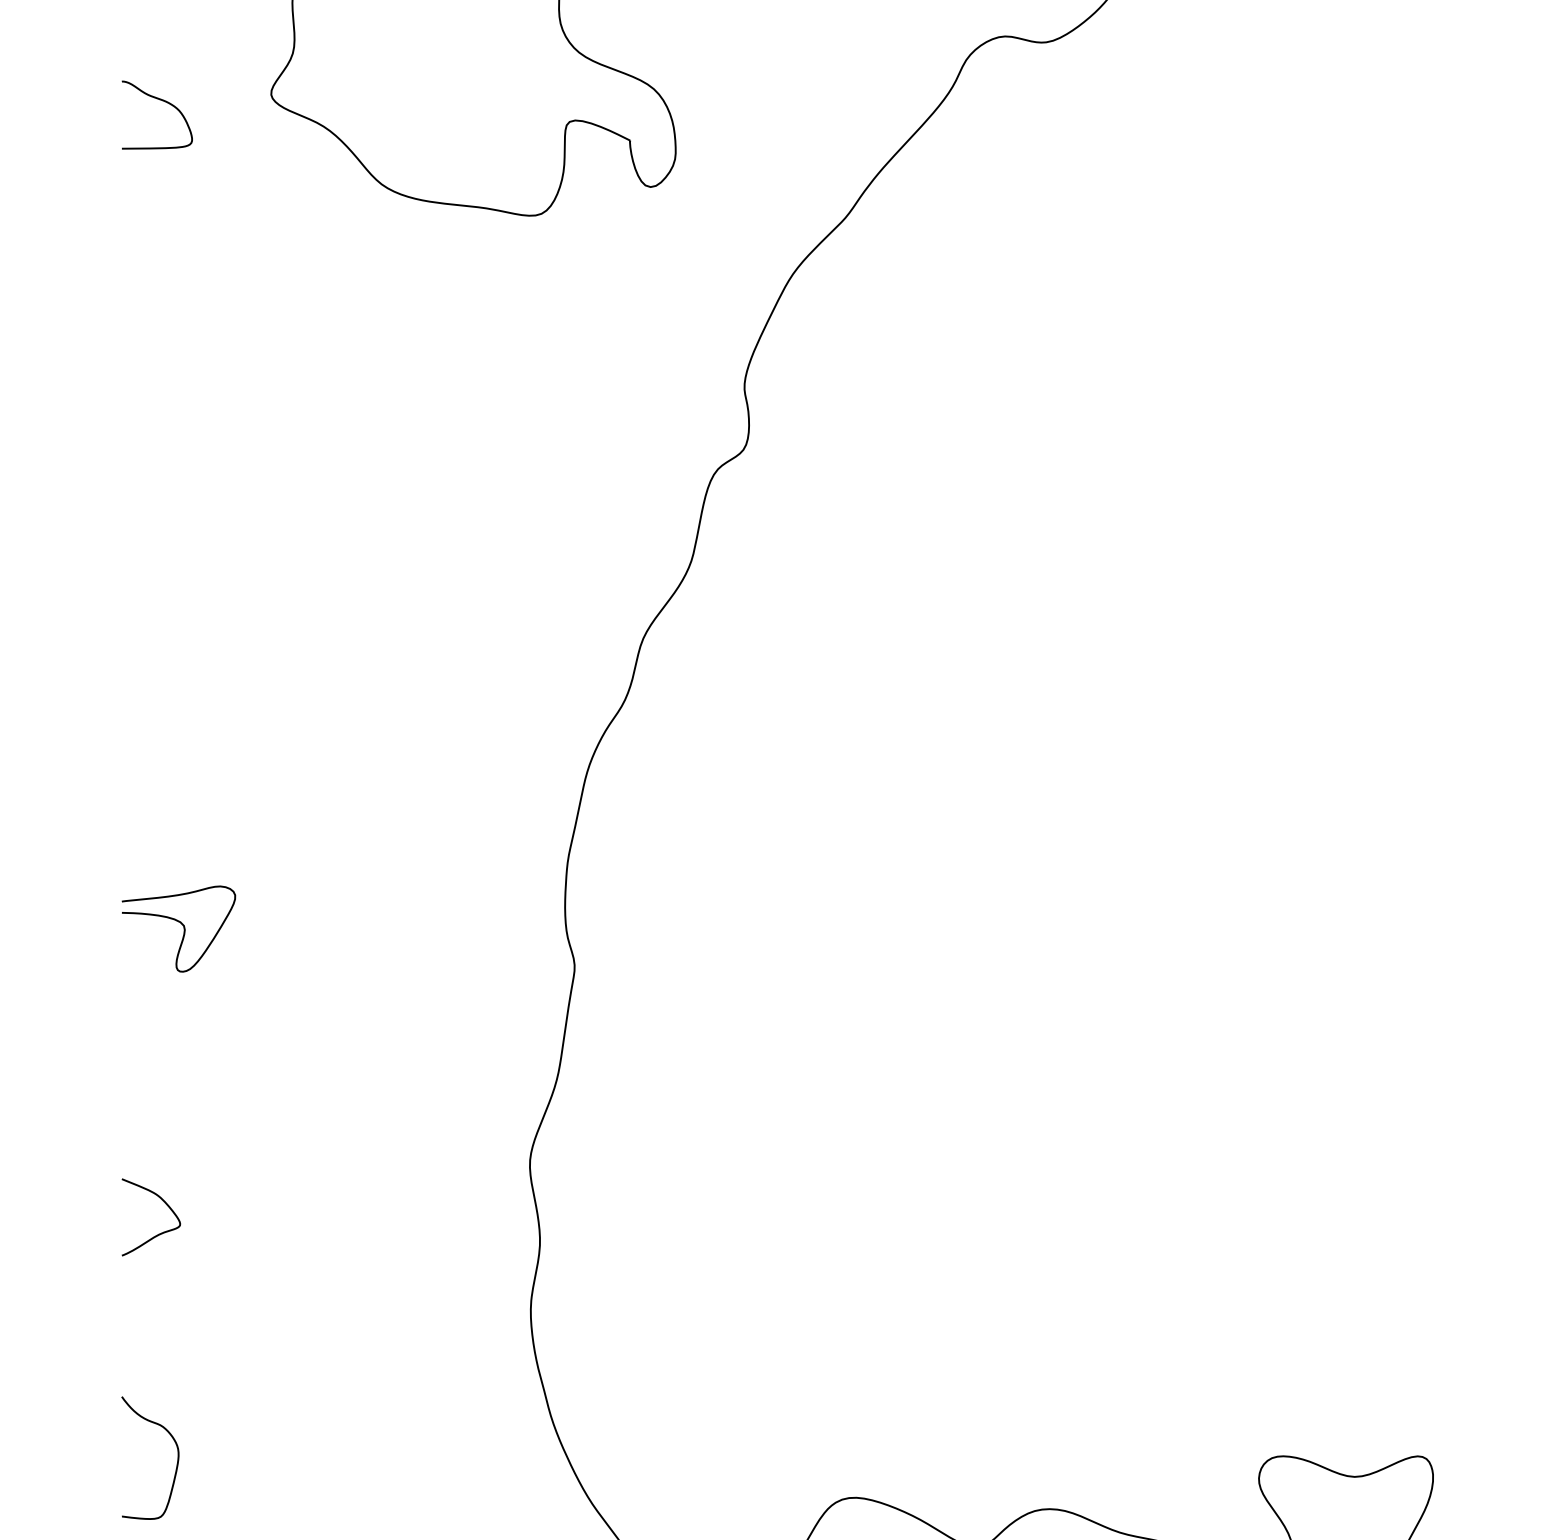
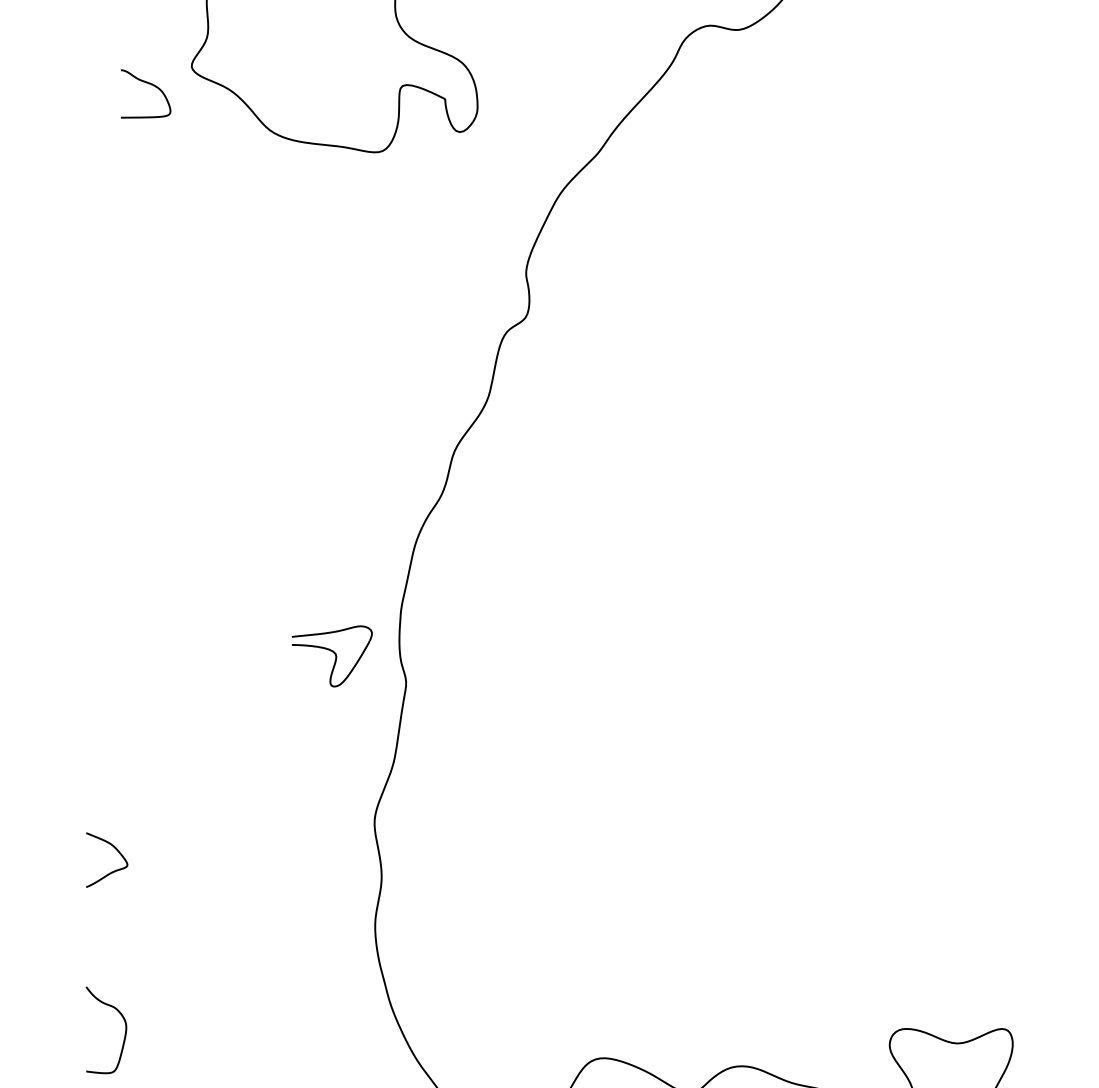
curve: (159, 100) -> (147, 83), moved
curve: (181, 924) -> (333, 653), moved

